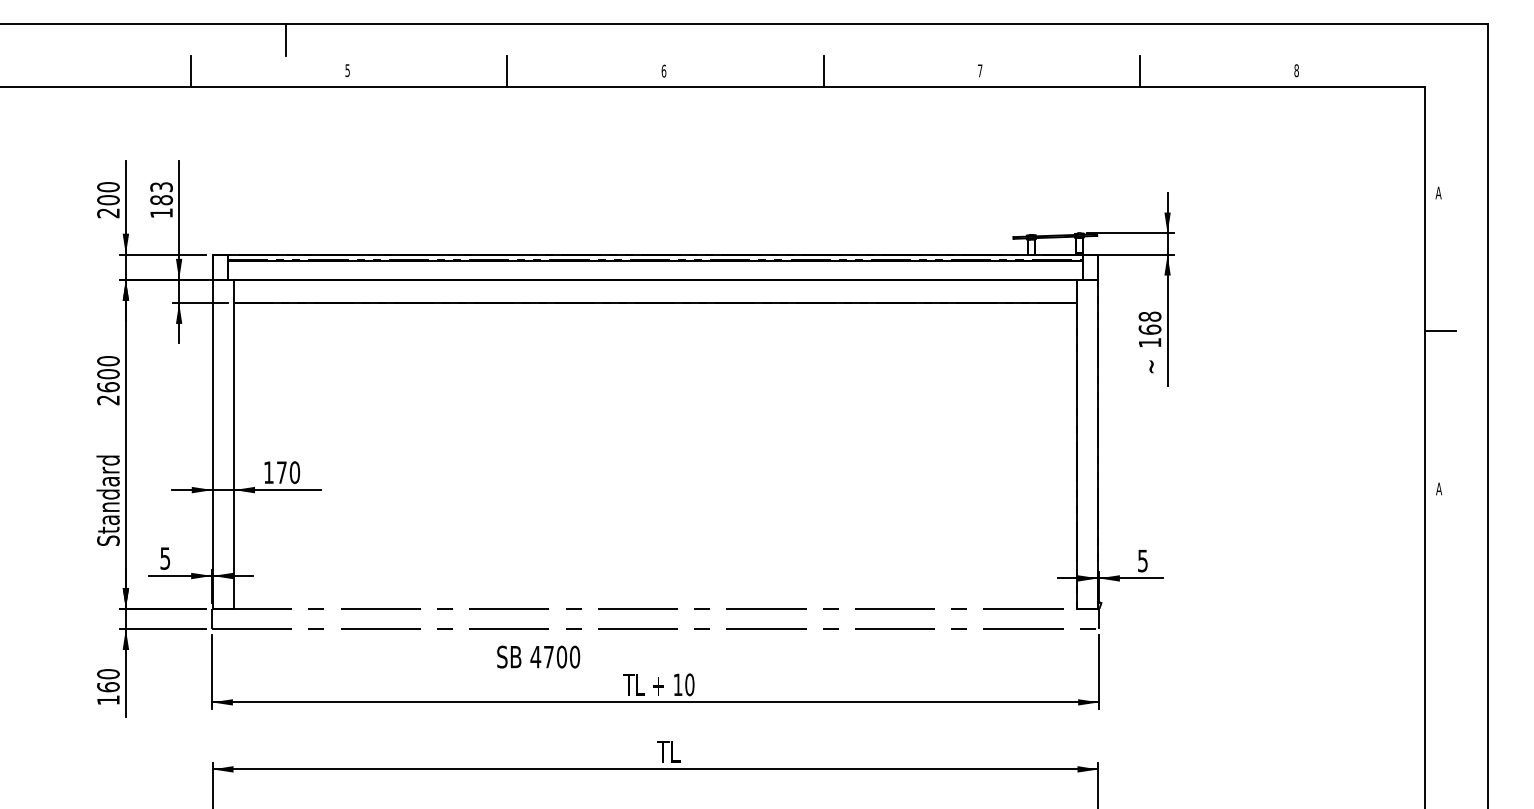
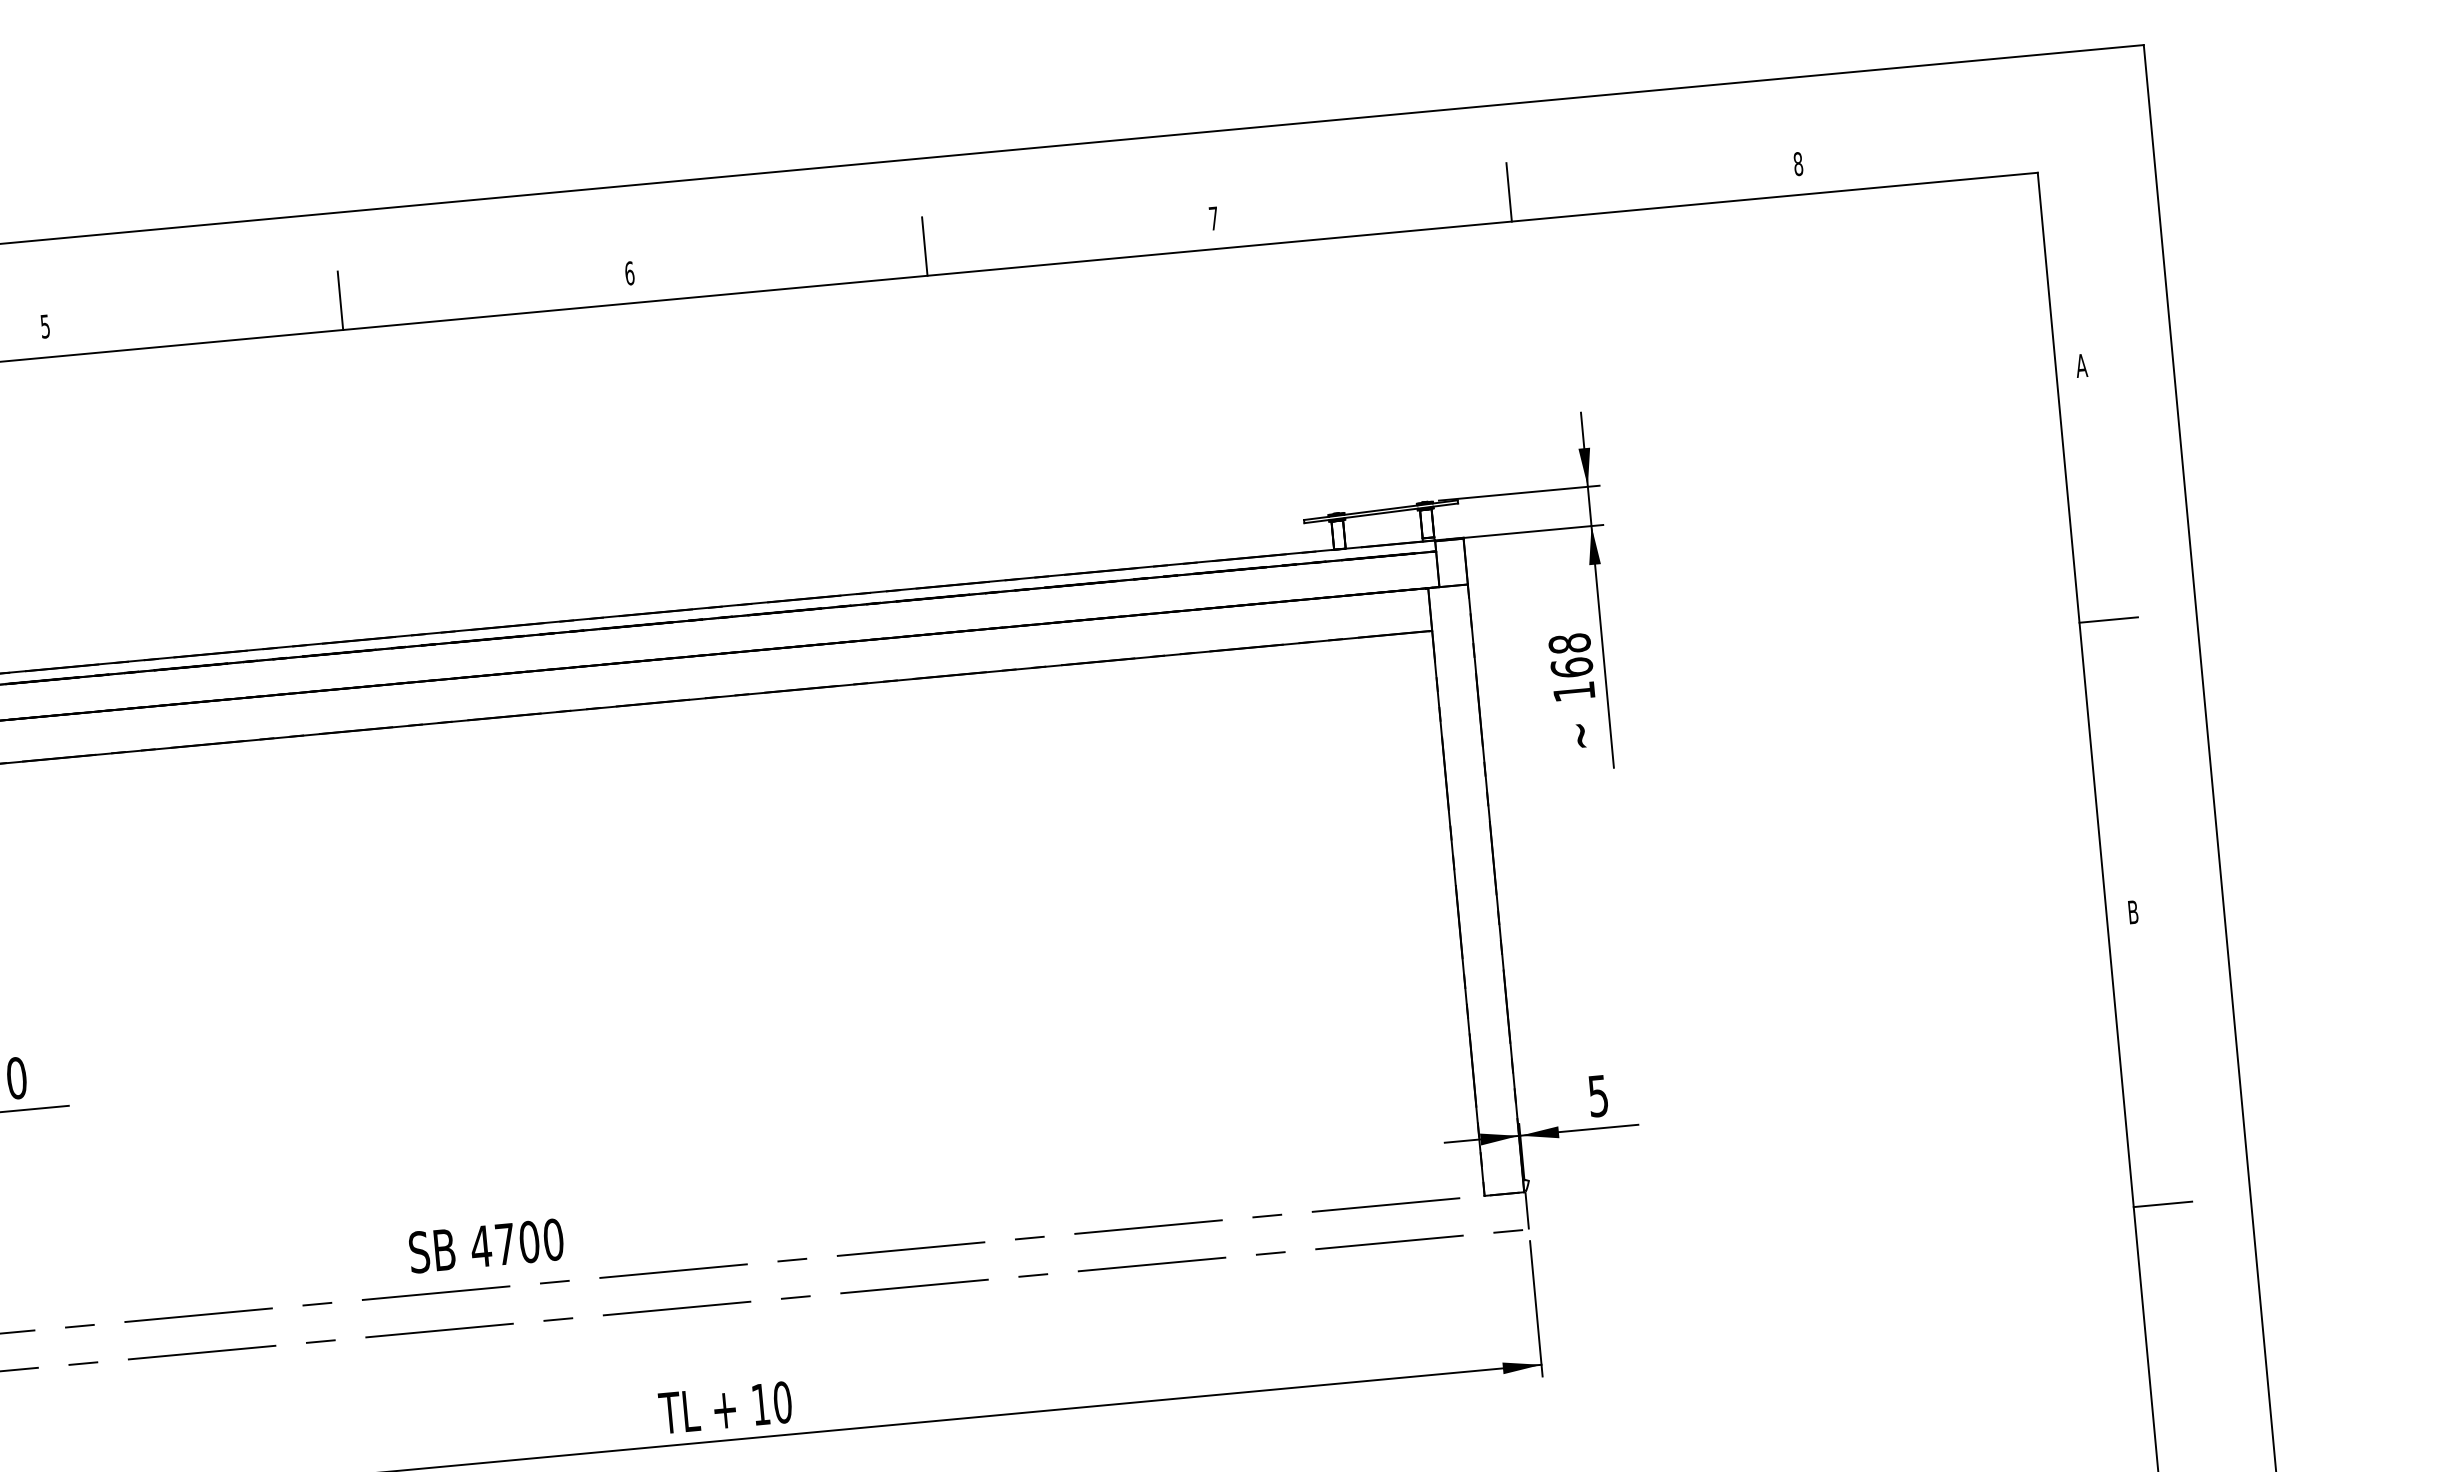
text: (1439, 488) -> (2133, 911), A -> B
line: (1440, 647) -> (2162, 1204), added
text: (538, 656) -> (486, 1244), moved

